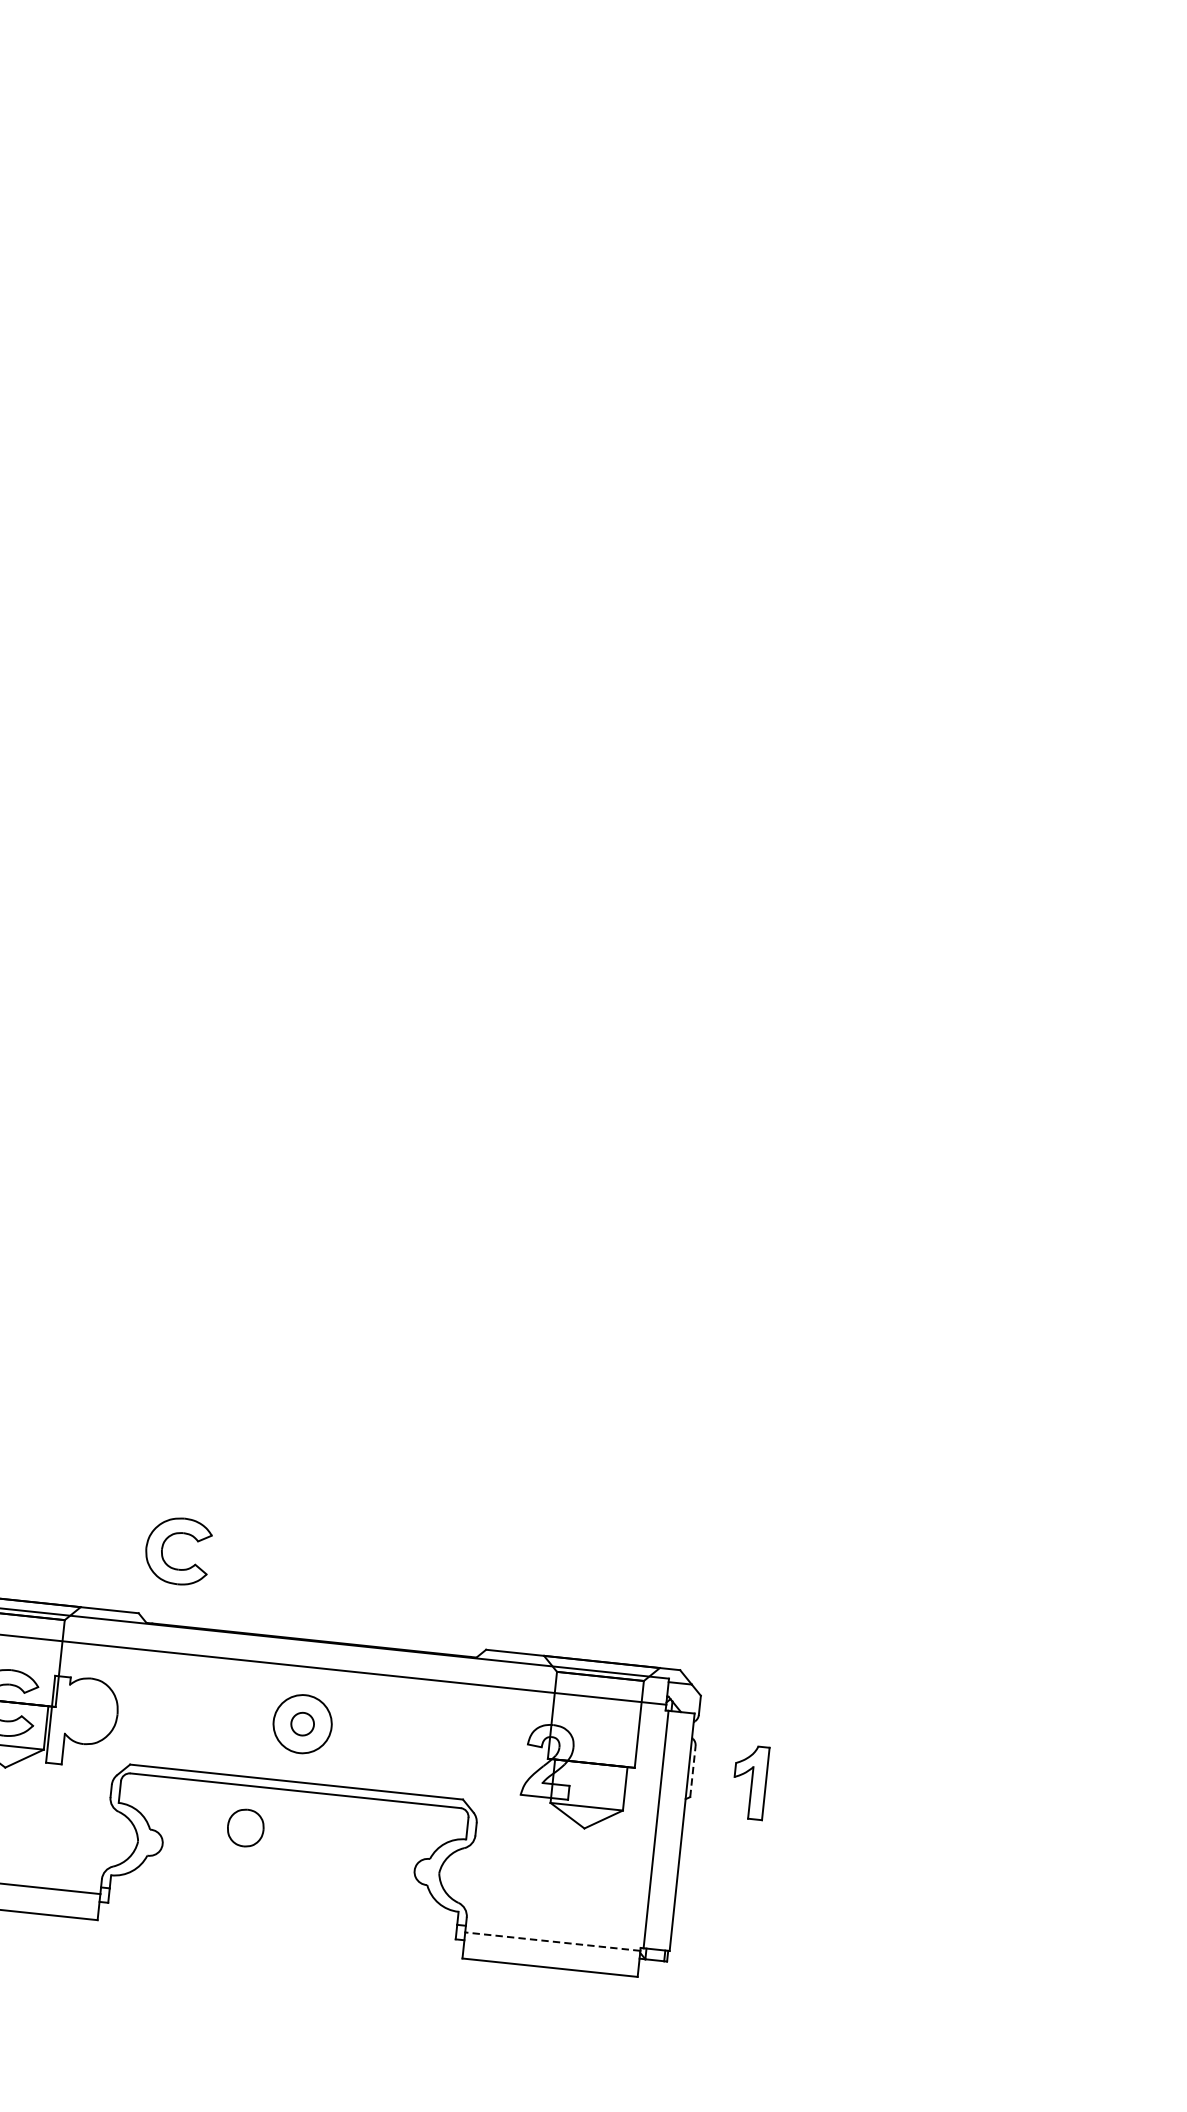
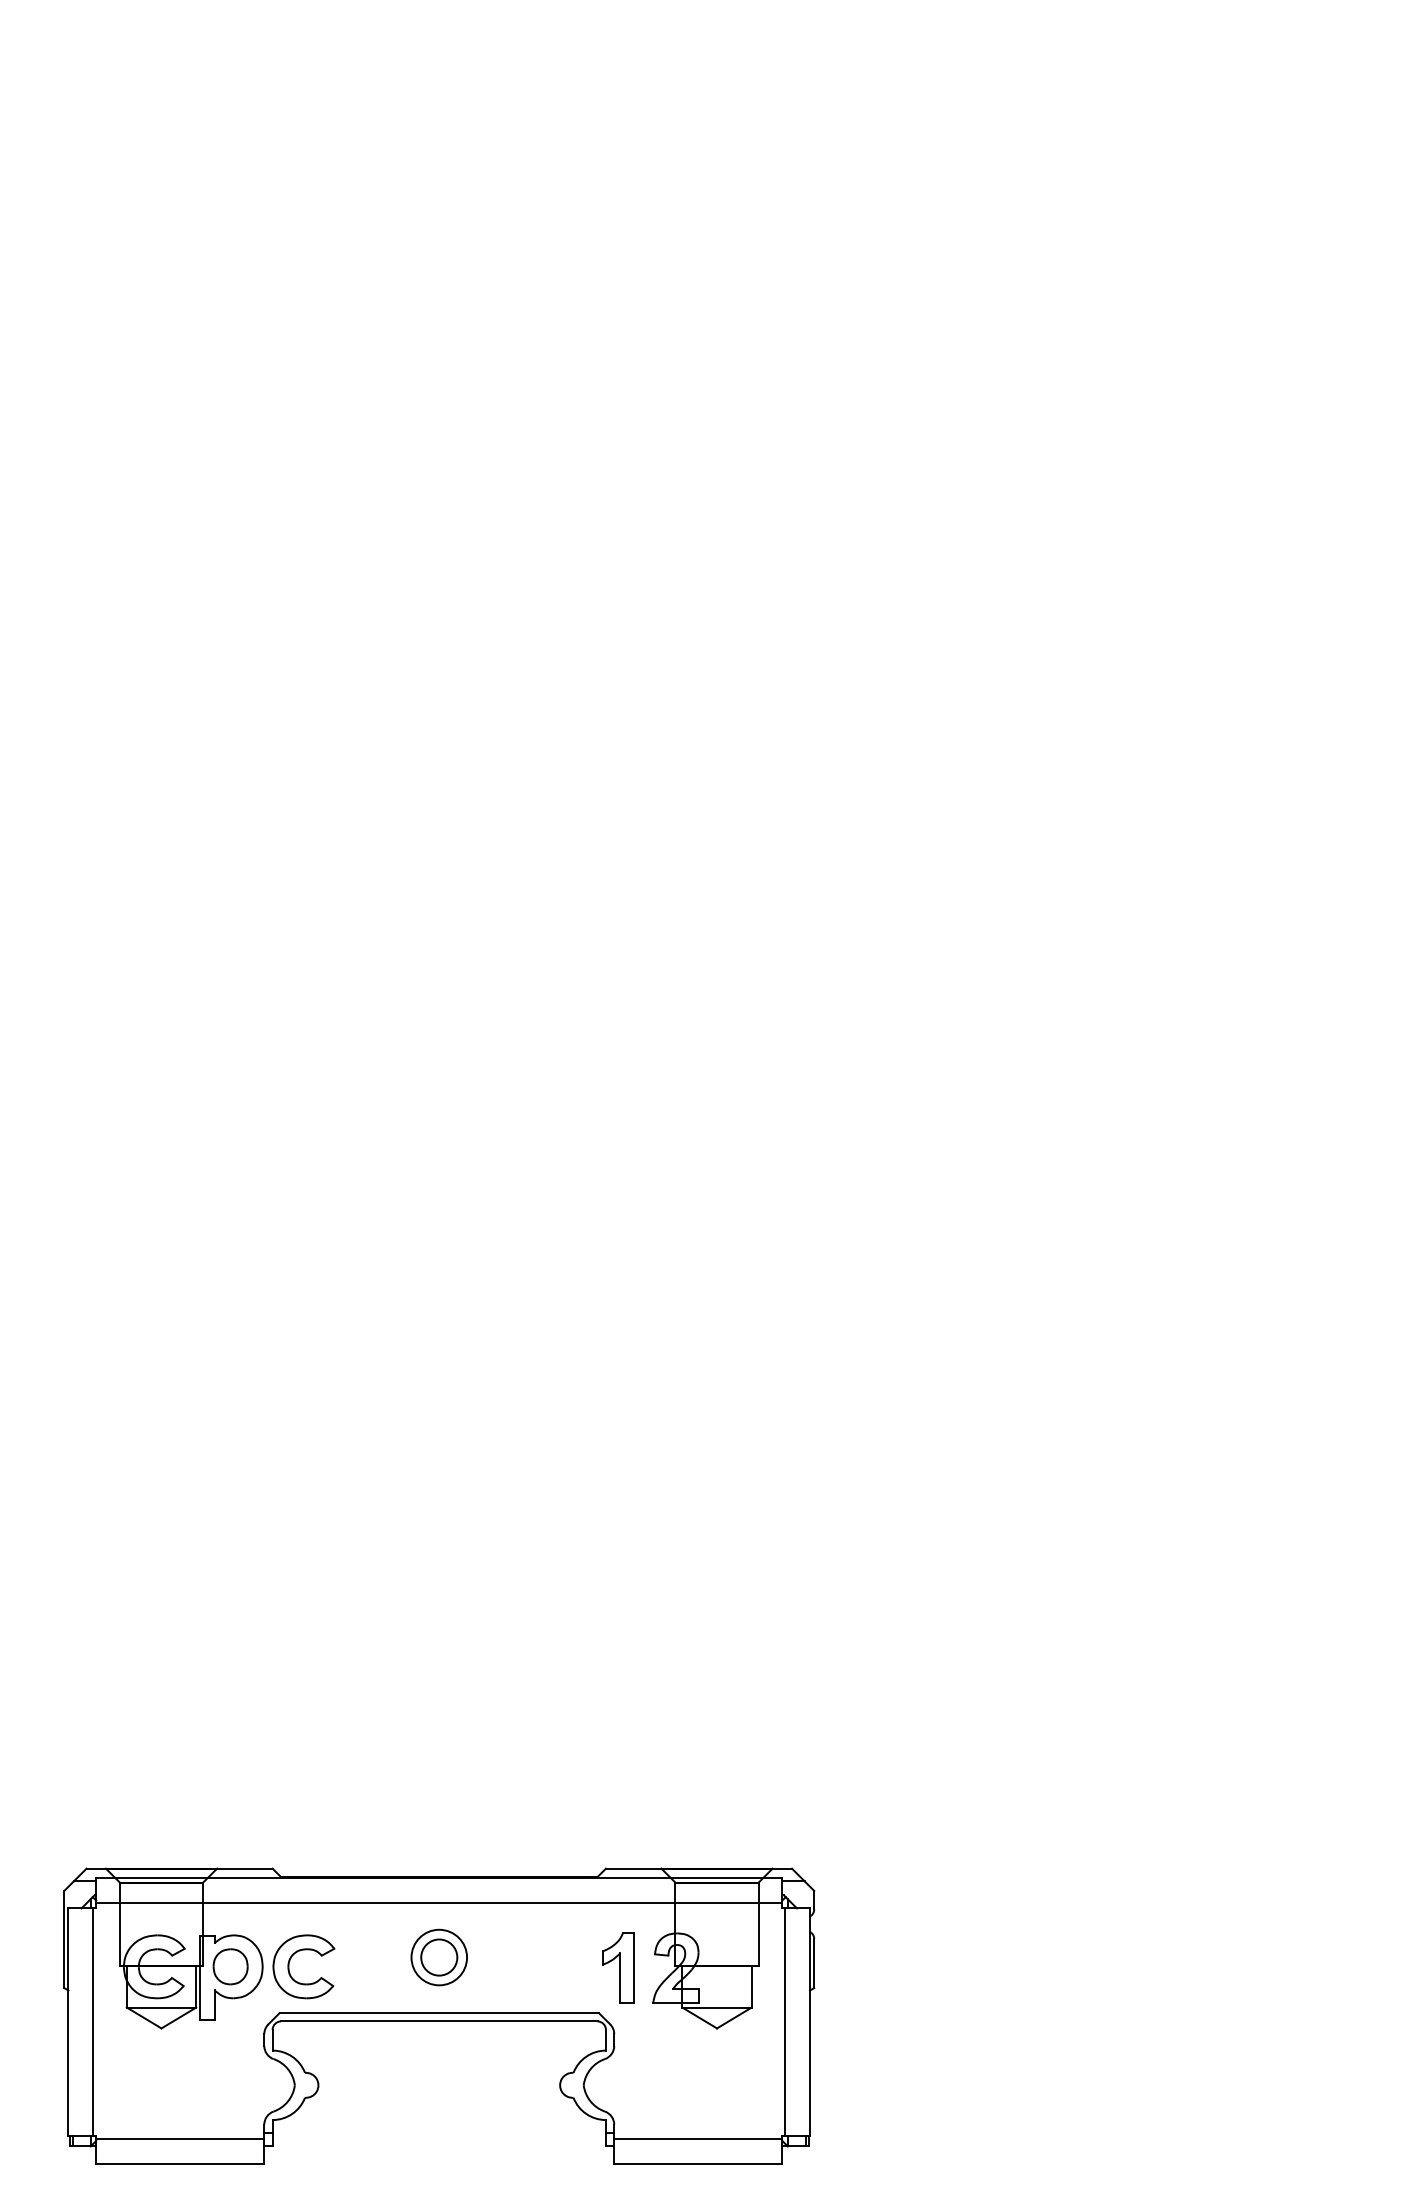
part: (164, 1544) -> (290, 1961), moved
circle: (302, 1724) -> (439, 1957), size x1.67
line: (693, 1771) -> (814, 1963), dashed -> solid
part: (750, 1781) -> (618, 1967), moved
part: (245, 1827) -> (230, 1966), moved
line: (552, 1941) -> (697, 2138), dashed -> solid

